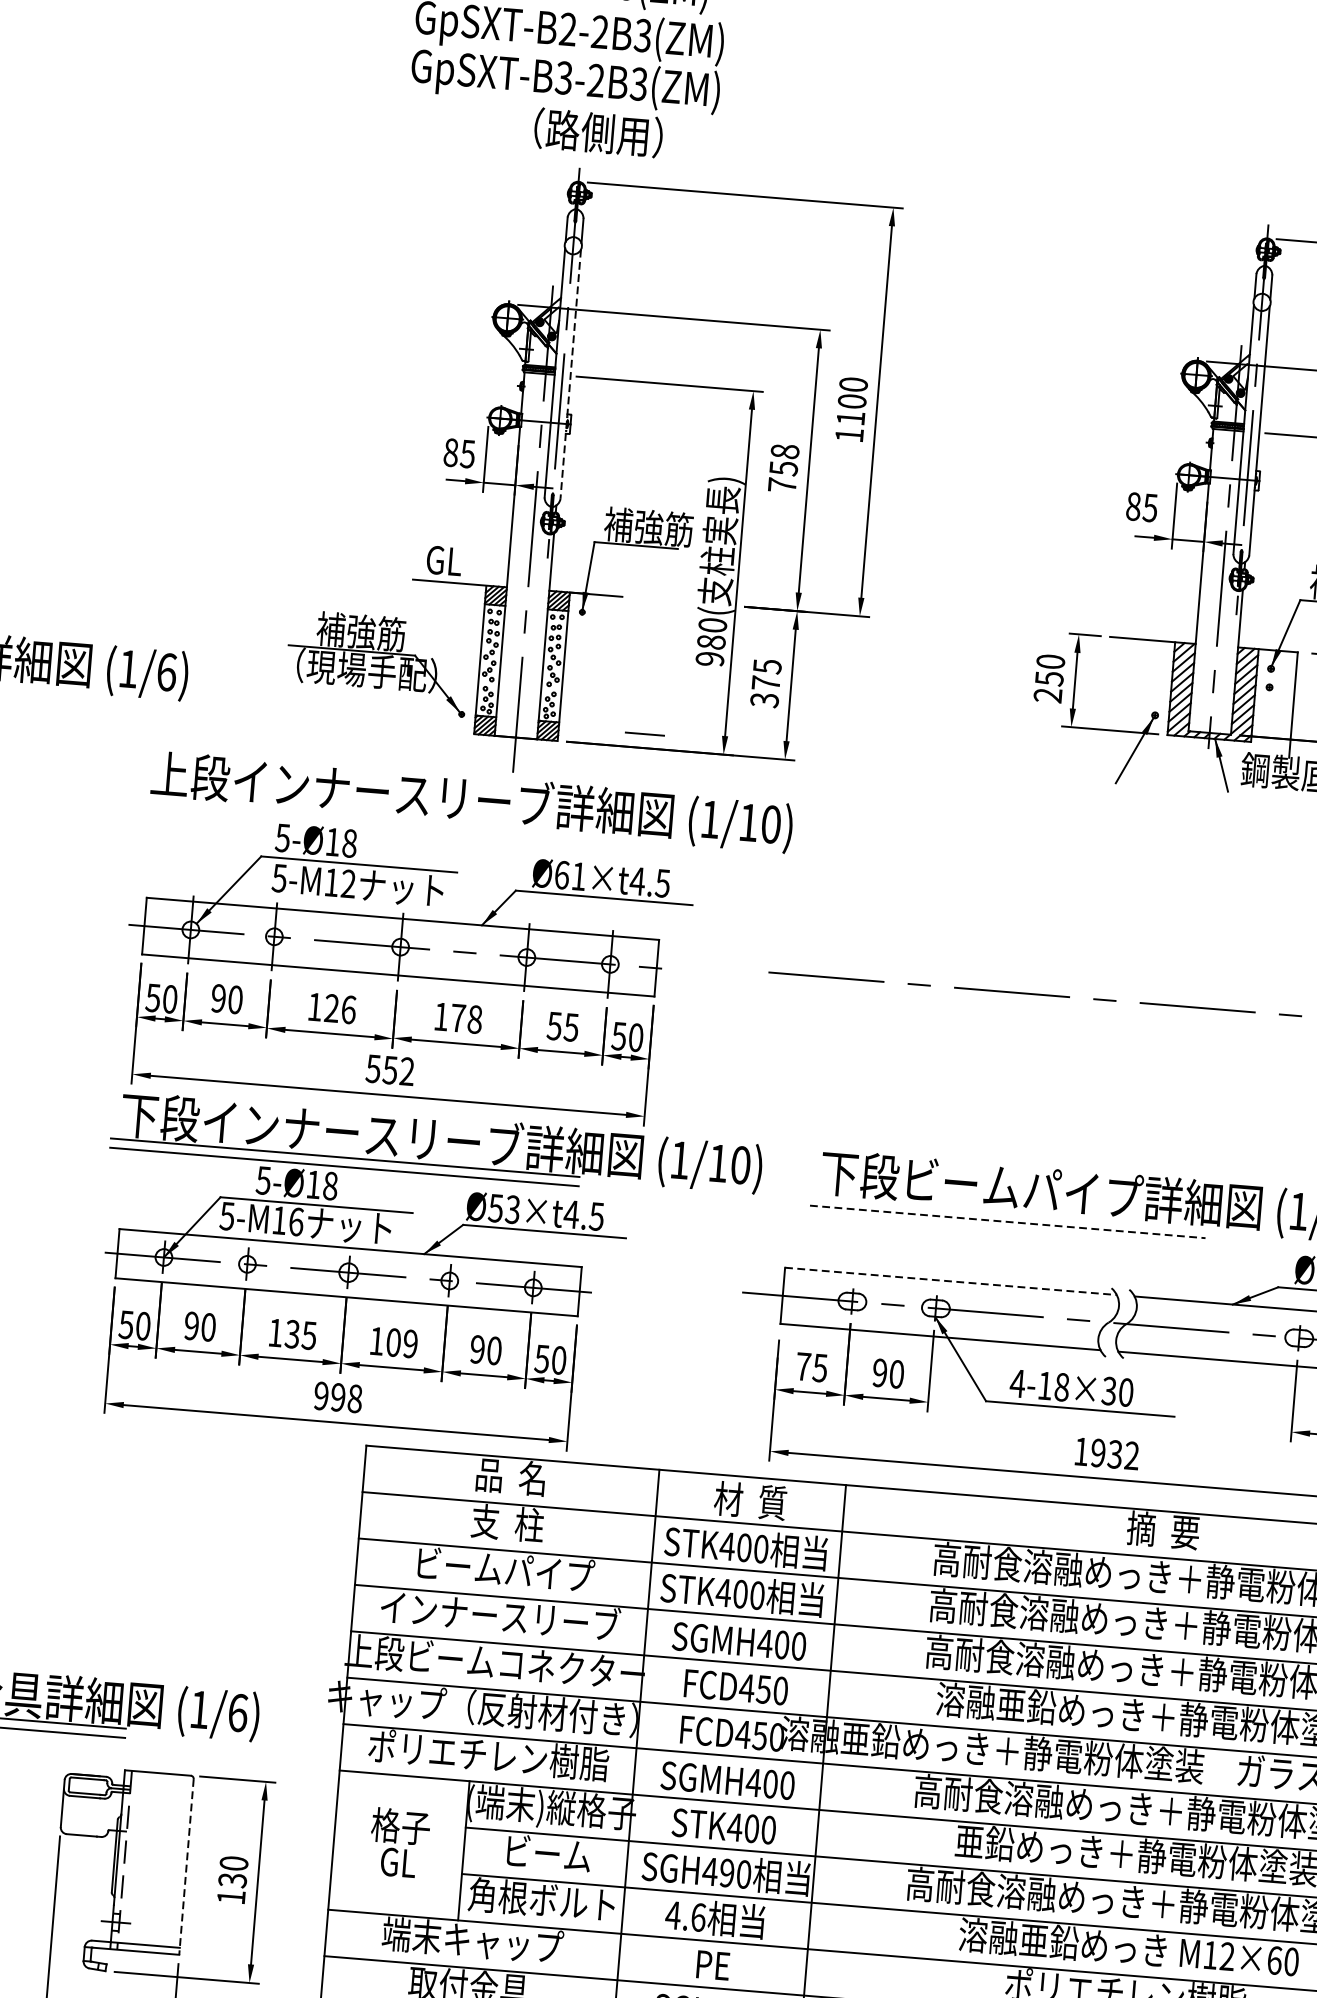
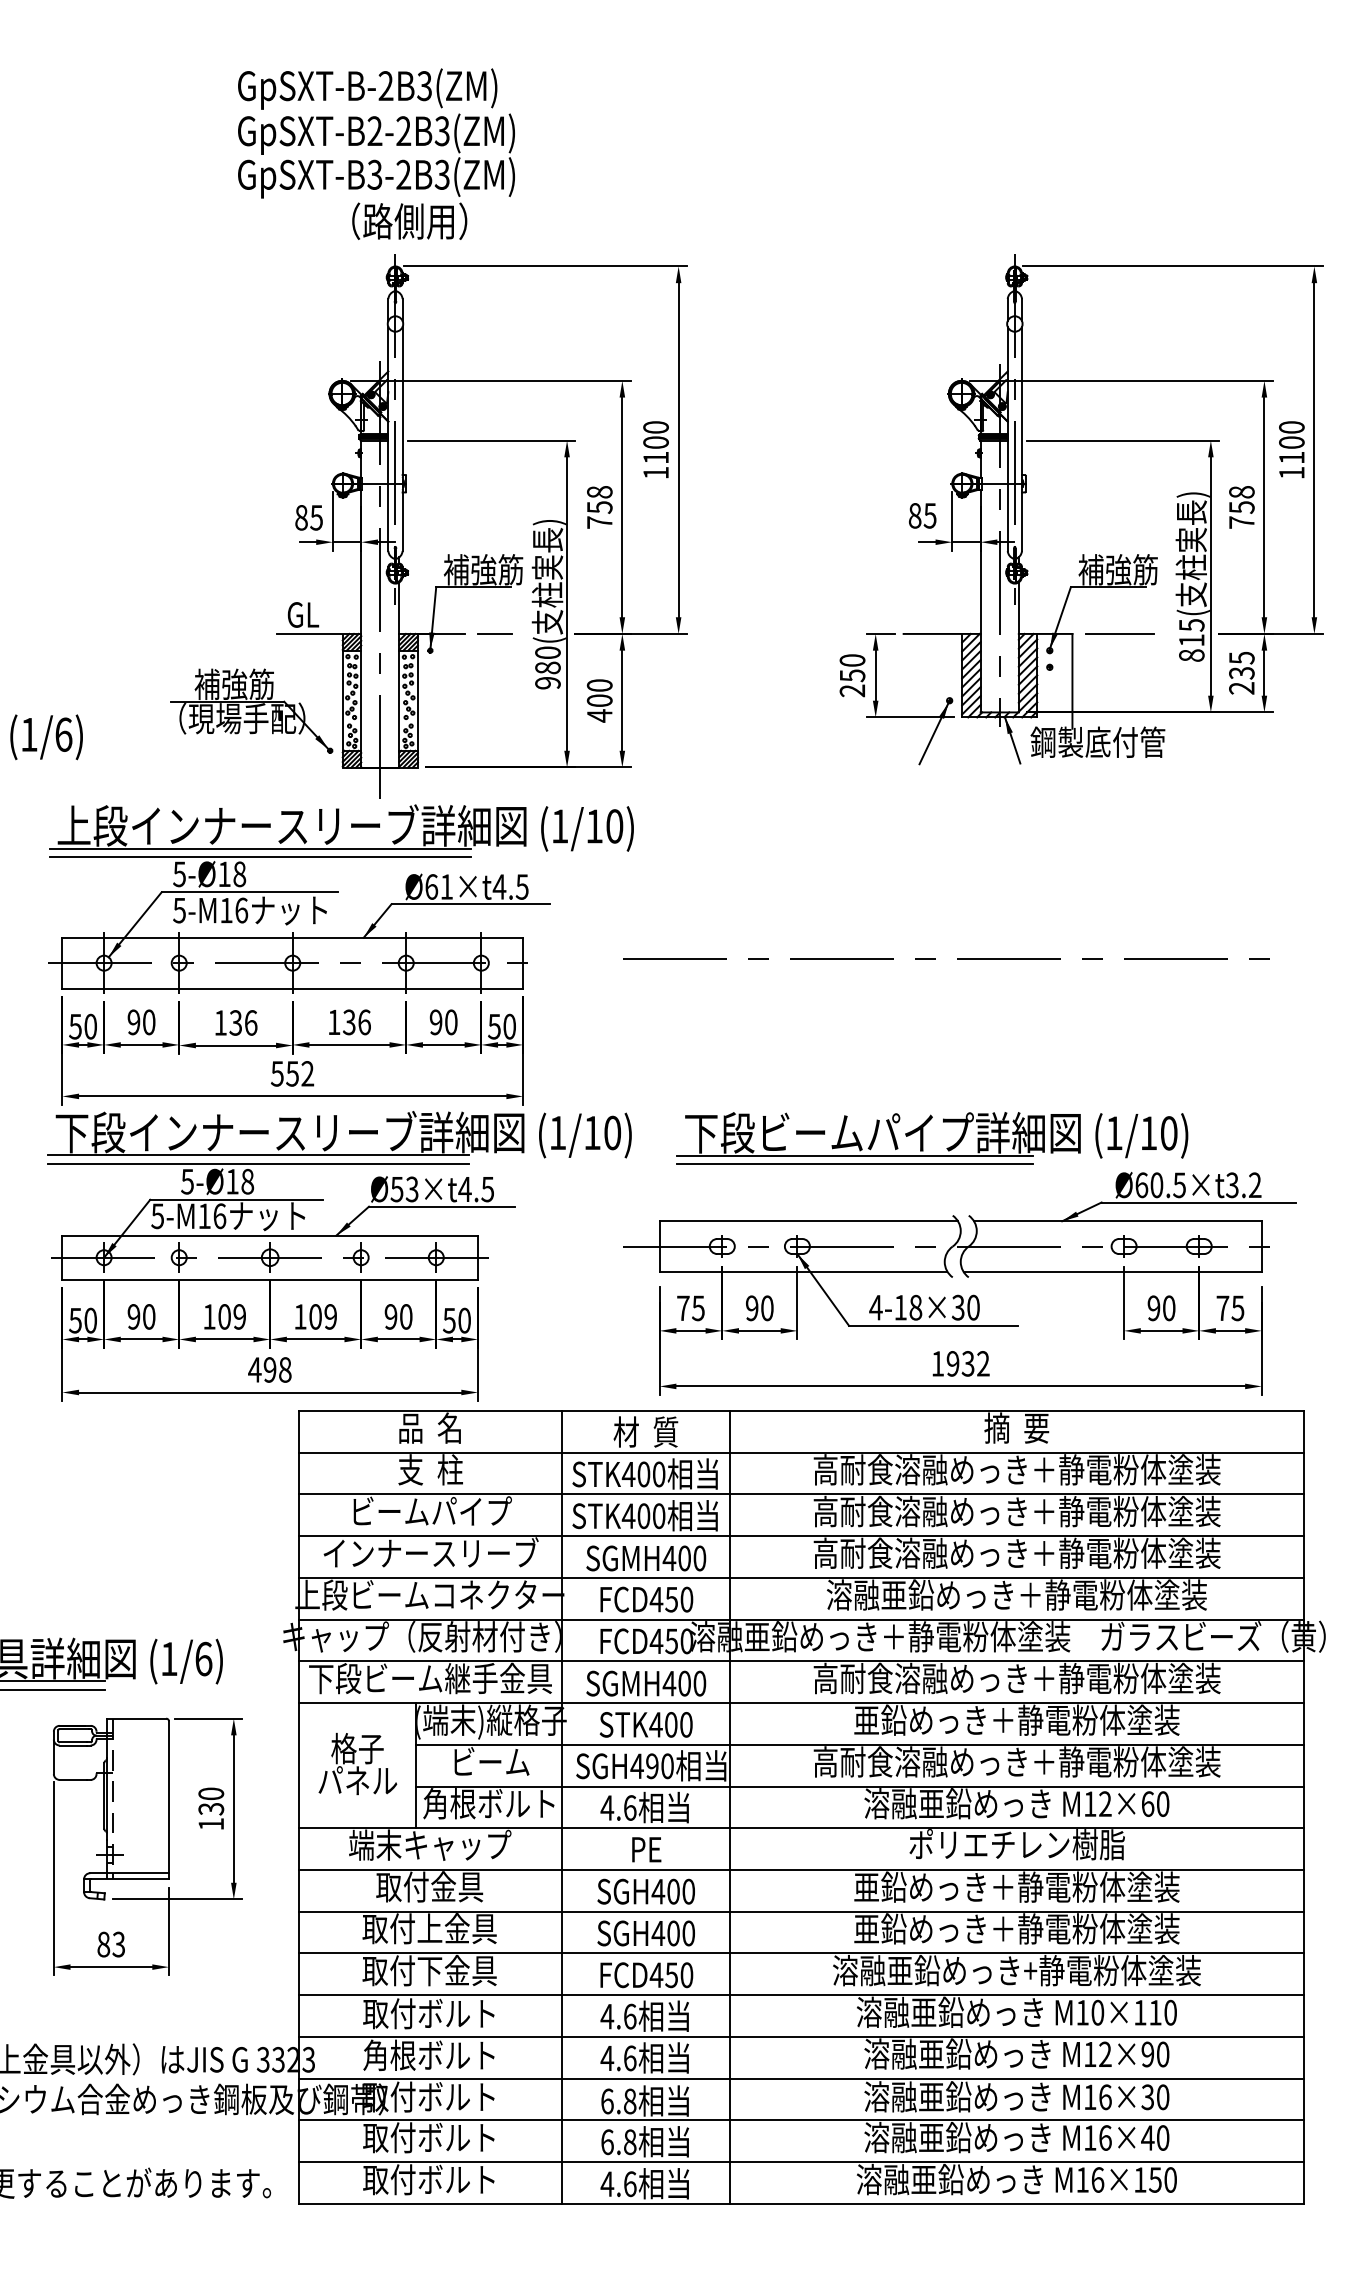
line: (570, 374) -> (402, 439), dashed -> solid
text: (765, 683) -> (599, 700), 375 -> 400
line: (644, 733) -> (494, 633), moved
line: (375, 816) -> (260, 848), added
line: (374, 826) -> (260, 857), added
text: (348, 883) -> (241, 910), 5-M12 -> 5-M16
text: (331, 1007) -> (235, 1022), 126 -> 136
text: (466, 1018) -> (356, 1022), 178 -> 136
text: (562, 1026) -> (443, 1022), 55 -> 90
line: (1008, 1212) -> (855, 1155), added
line: (1008, 1221) -> (855, 1163), dashed -> solid
line: (951, 1281) -> (809, 1221), dashed -> solid
text: (300, 1334) -> (231, 1316), 135 -> 109
text: (320, 1395) -> (254, 1369), 998 -> 498
text: (488, 1755) -> (430, 1678), ポリエチレン樹脂 -> 下段ビーム継手金具
text: (397, 1861) -> (357, 1780), GL -> パネル
line: (187, 1867) -> (169, 1800), dashed -> solid

